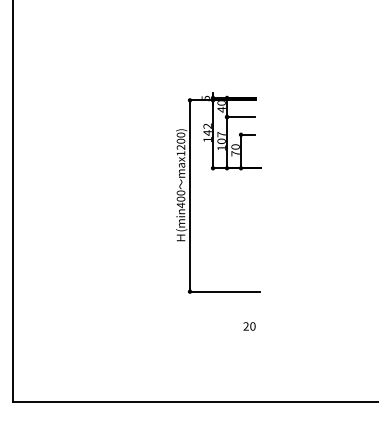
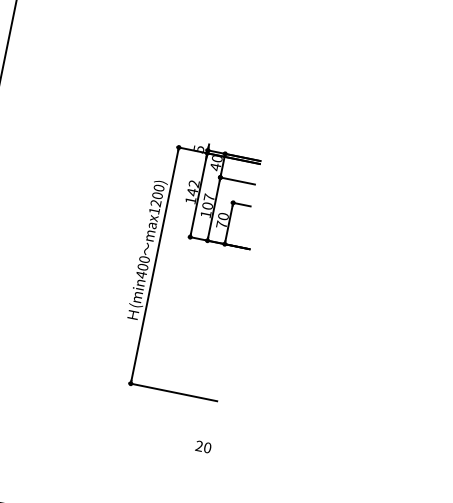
part: (213, 170) -> (190, 240), moved
text: (249, 326) -> (203, 447), moved

